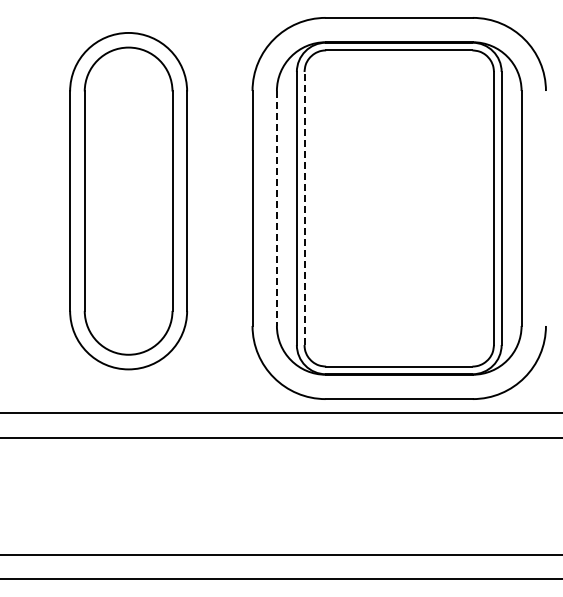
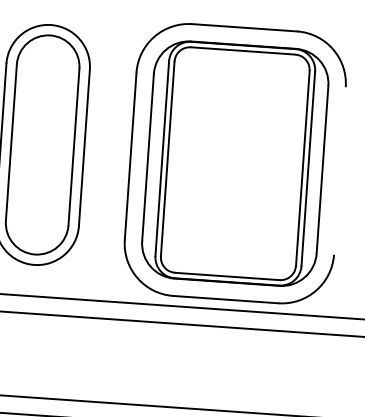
line: (304, 208) -> (167, 158), dashed -> solid
line: (276, 209) -> (147, 158), dashed -> solid

